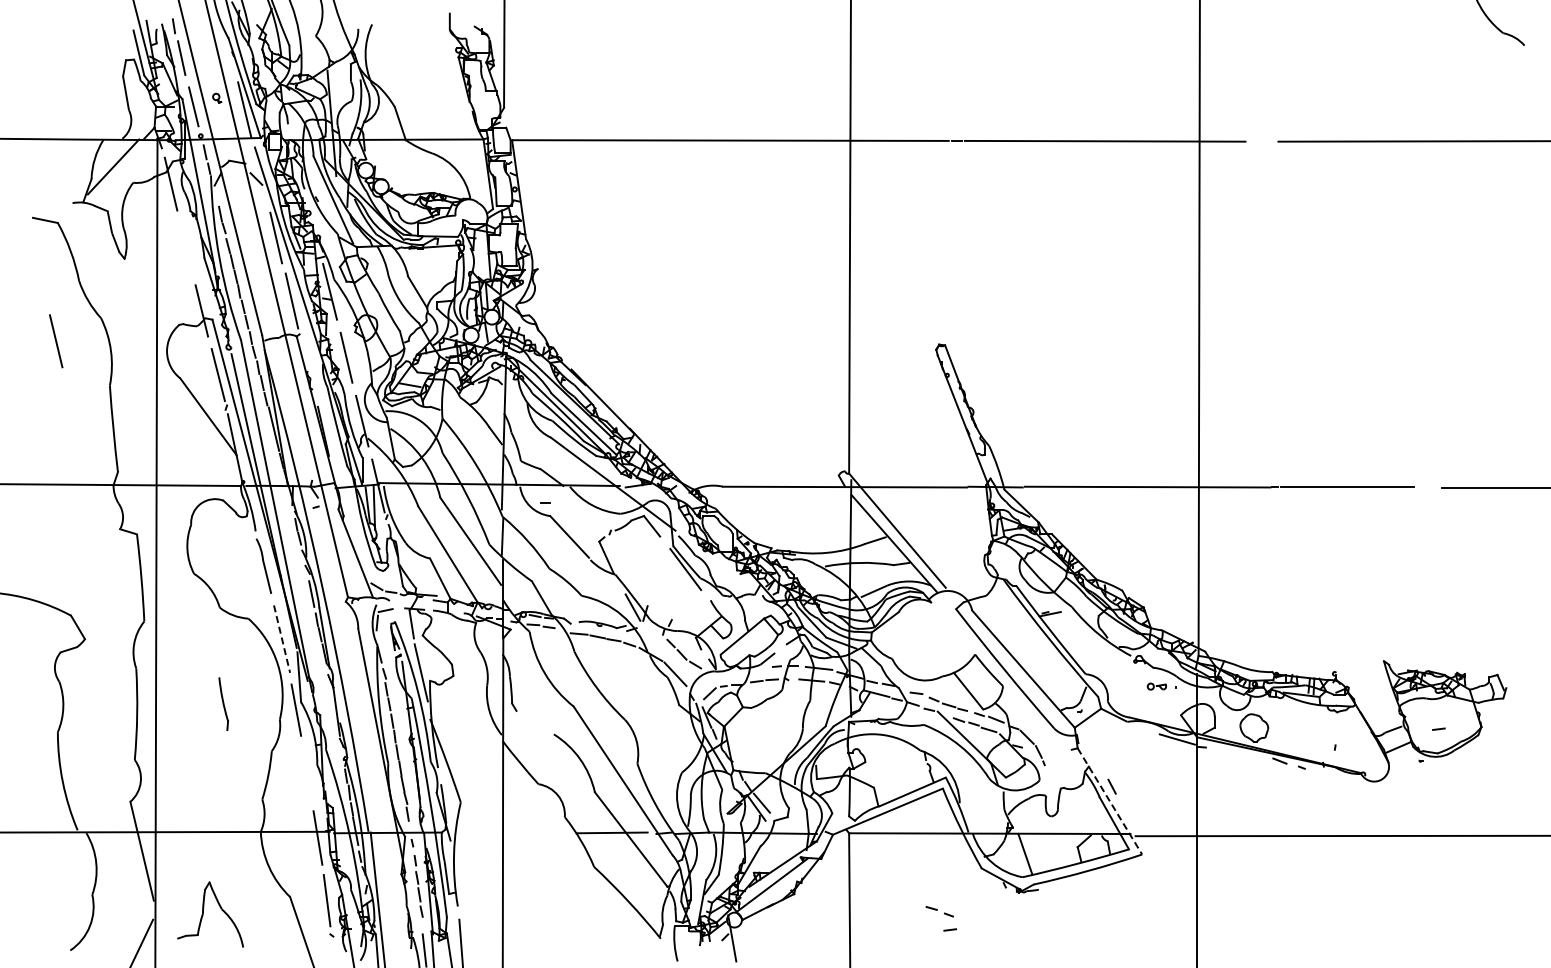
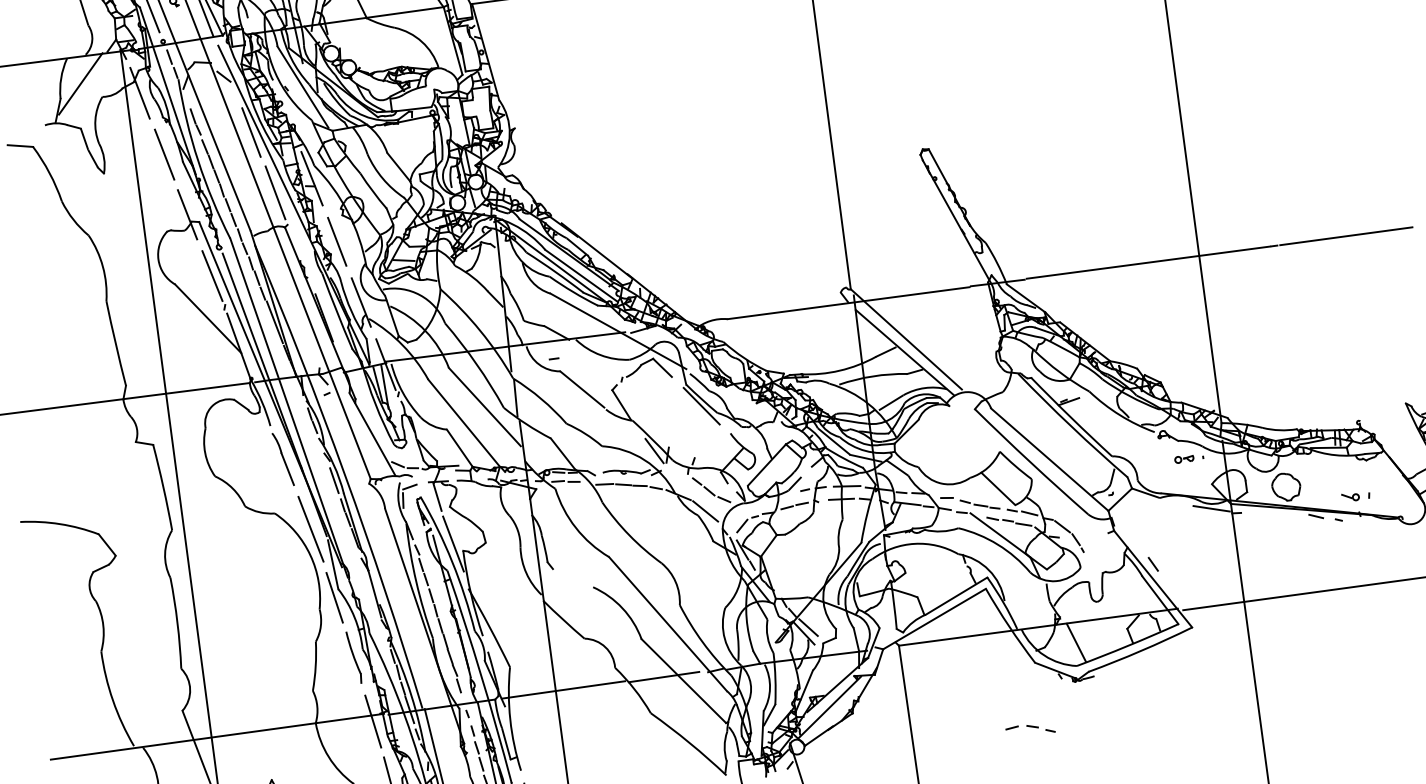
line: (56, 341) -> (164, 154), moved
line: (282, 639) -> (311, 529), dashed -> solid
part: (223, 703) -> (353, 657), moved
part: (1316, 746) -> (1350, 497), added
line: (1110, 801) -> (1153, 579), dashed -> solid
line: (510, 831) -> (563, 689), added
part: (939, 911) -> (1040, 728), moved

